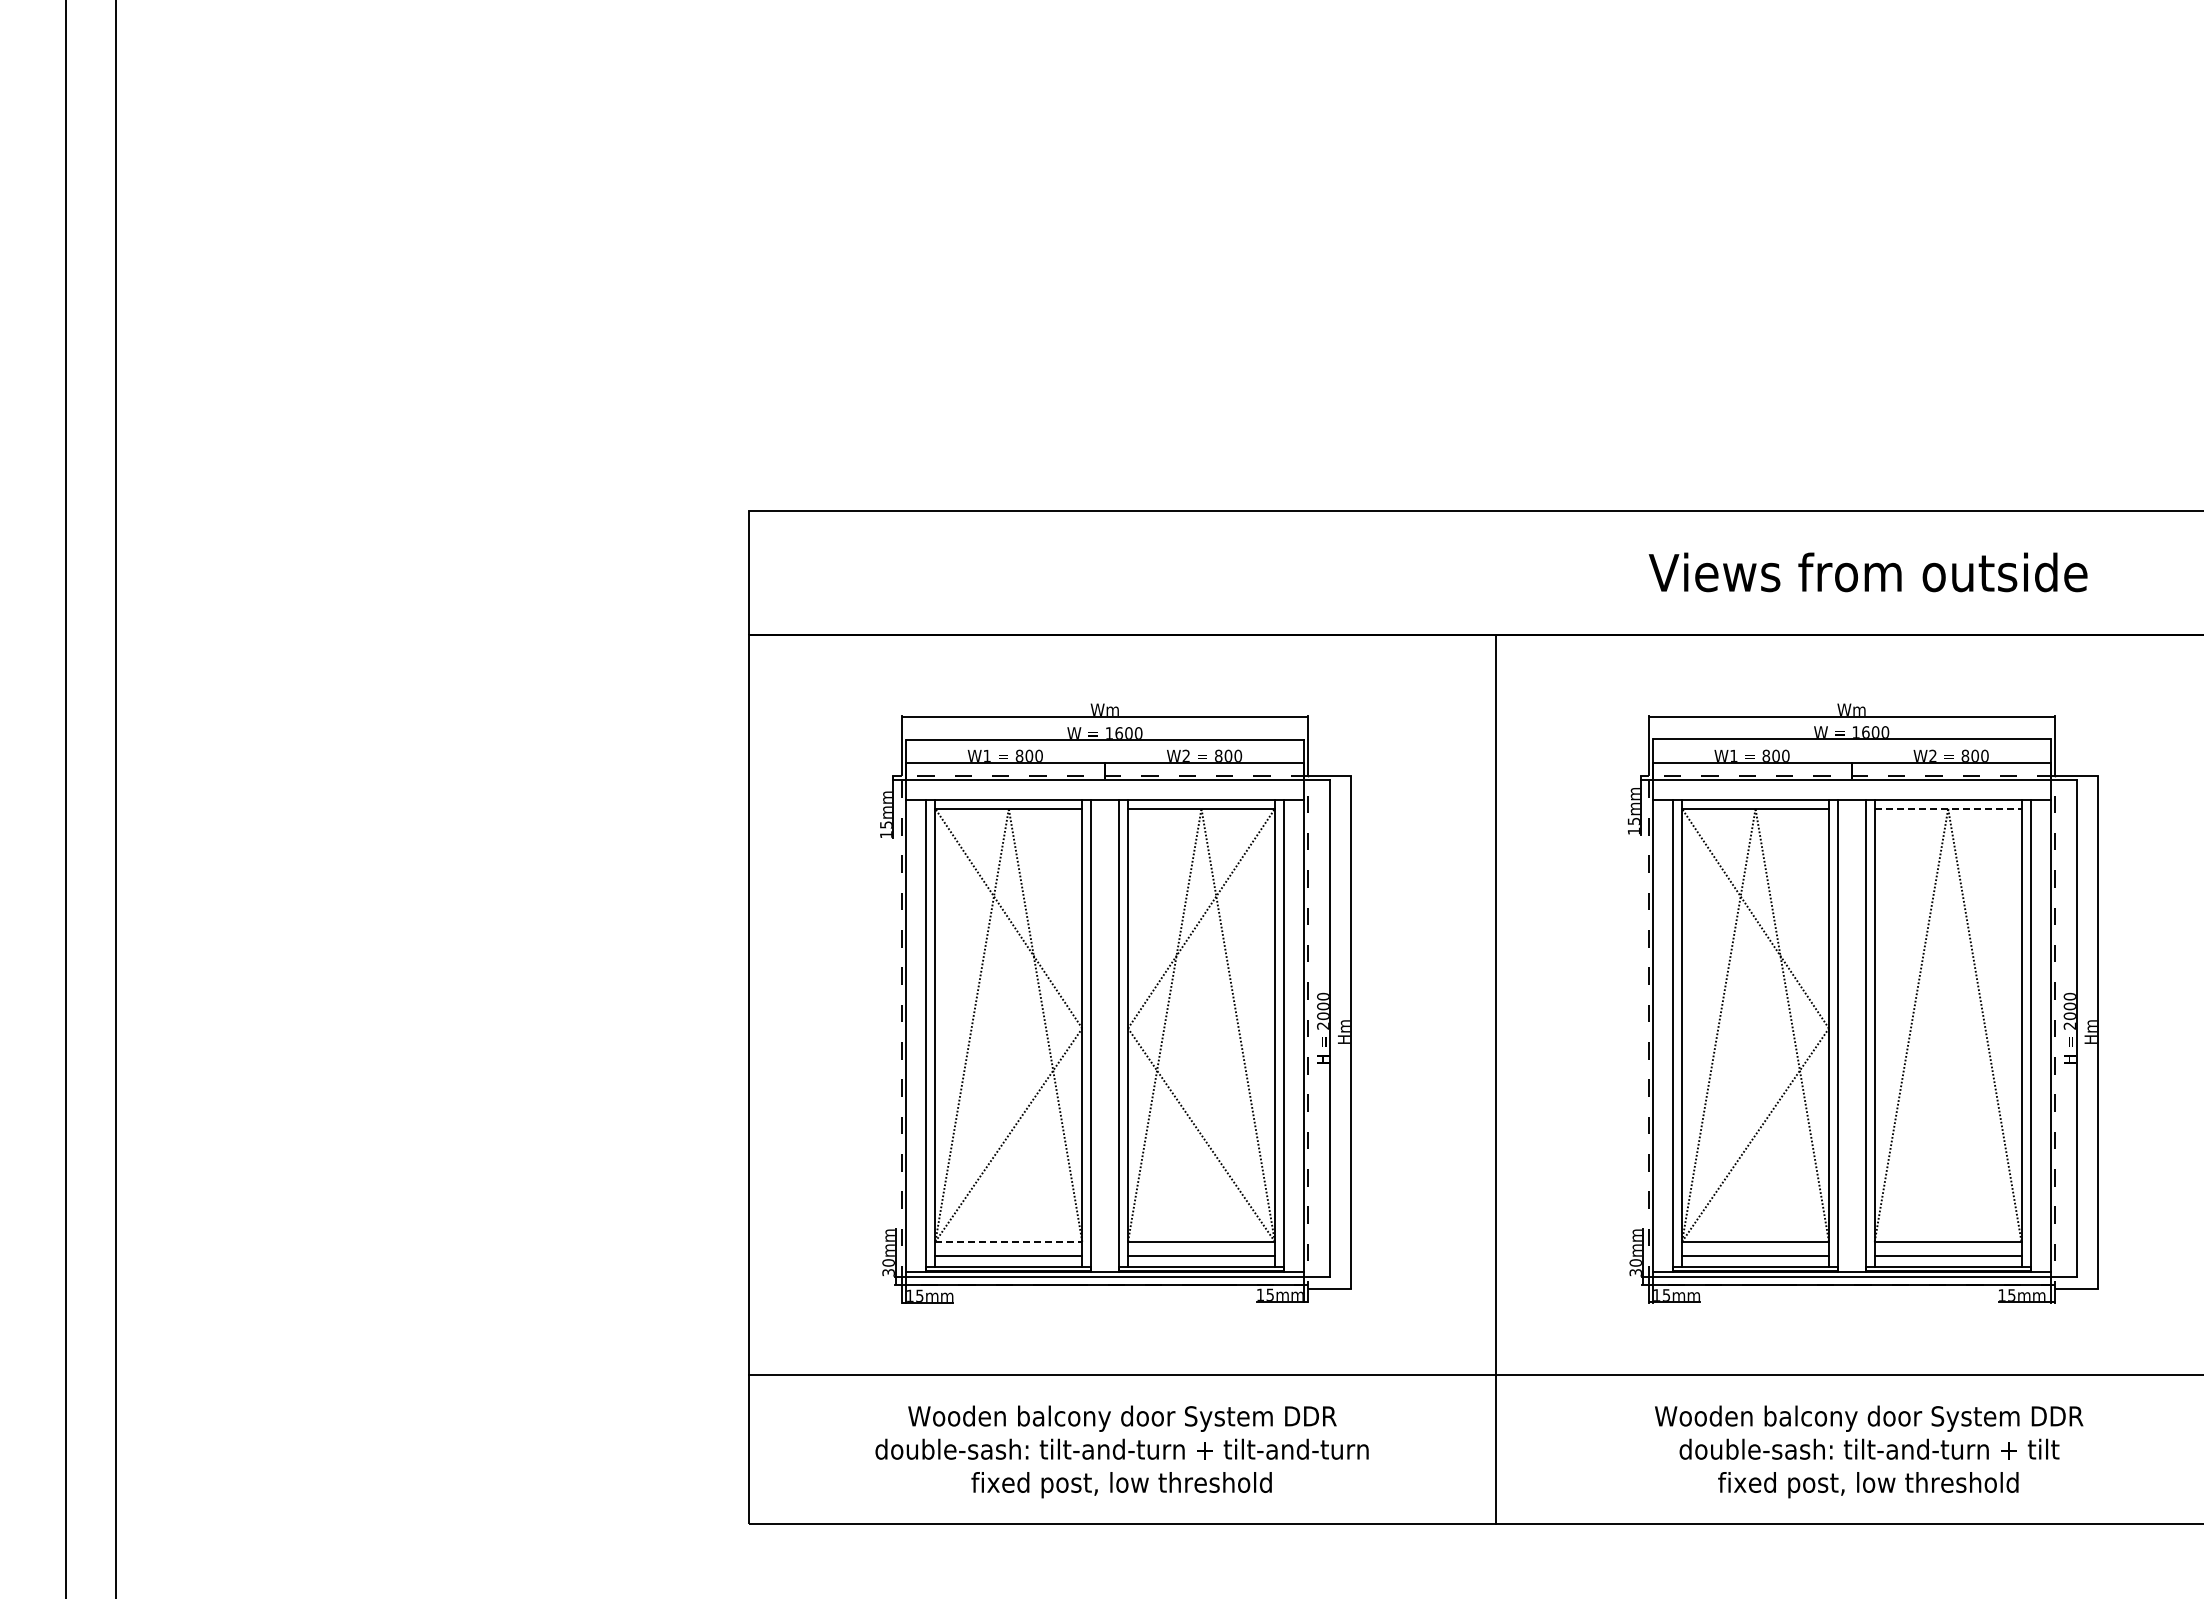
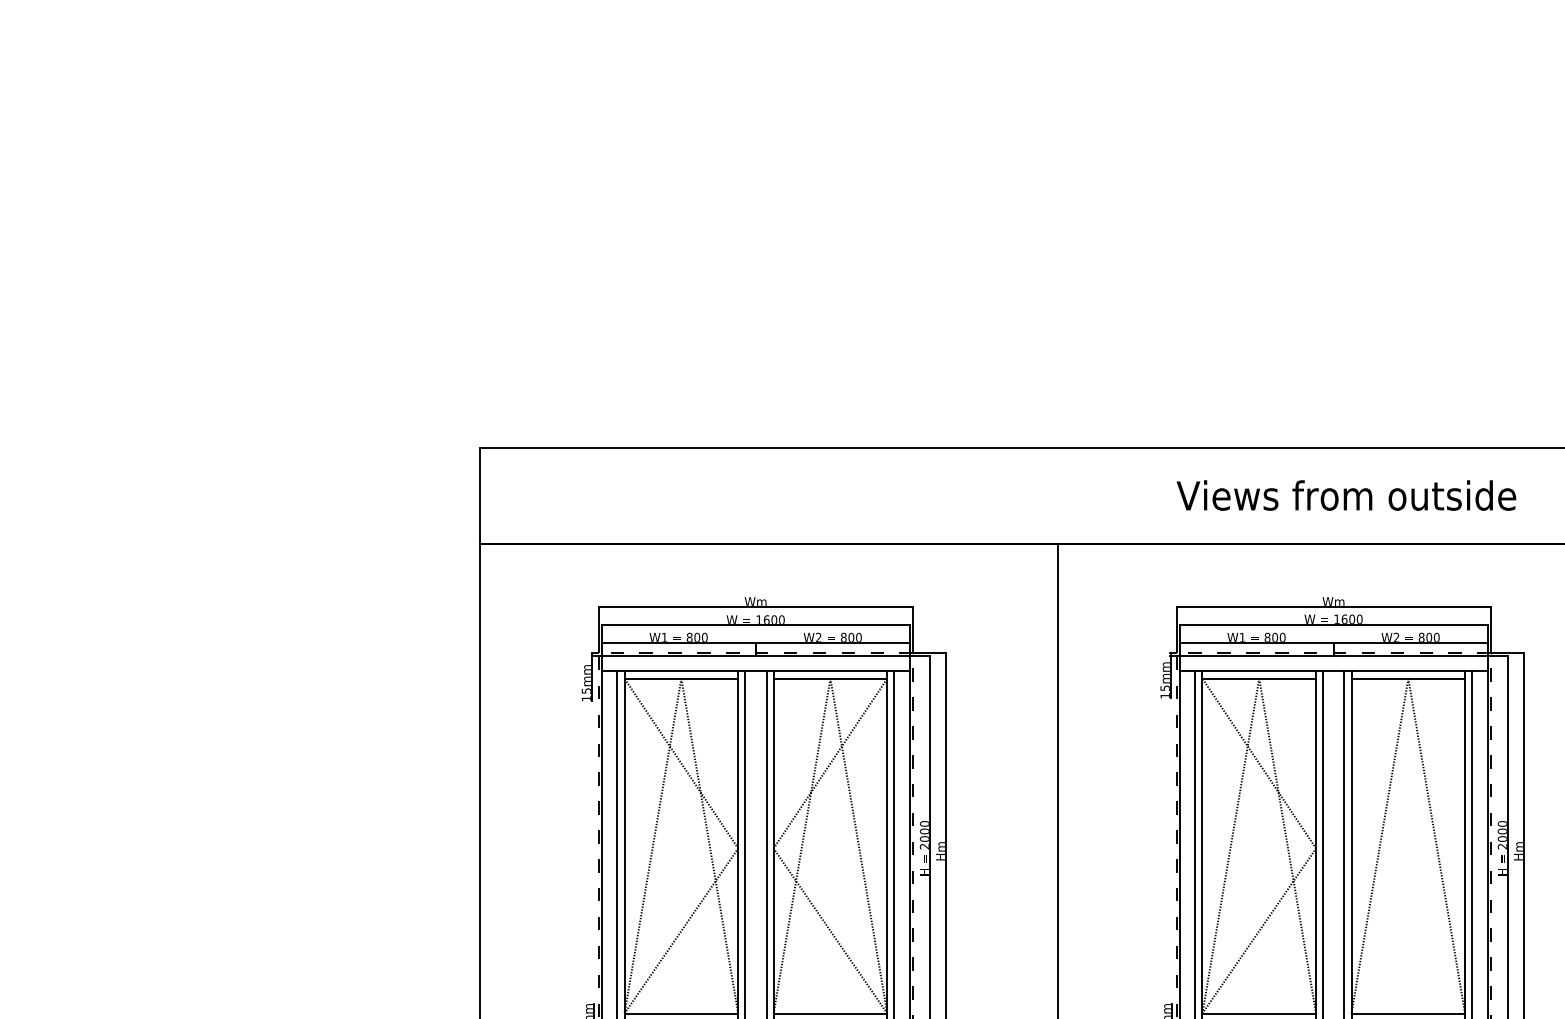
line: (1948, 808) -> (1408, 678), dashed -> solid
line: (1009, 1241) -> (681, 1013), dashed -> solid

